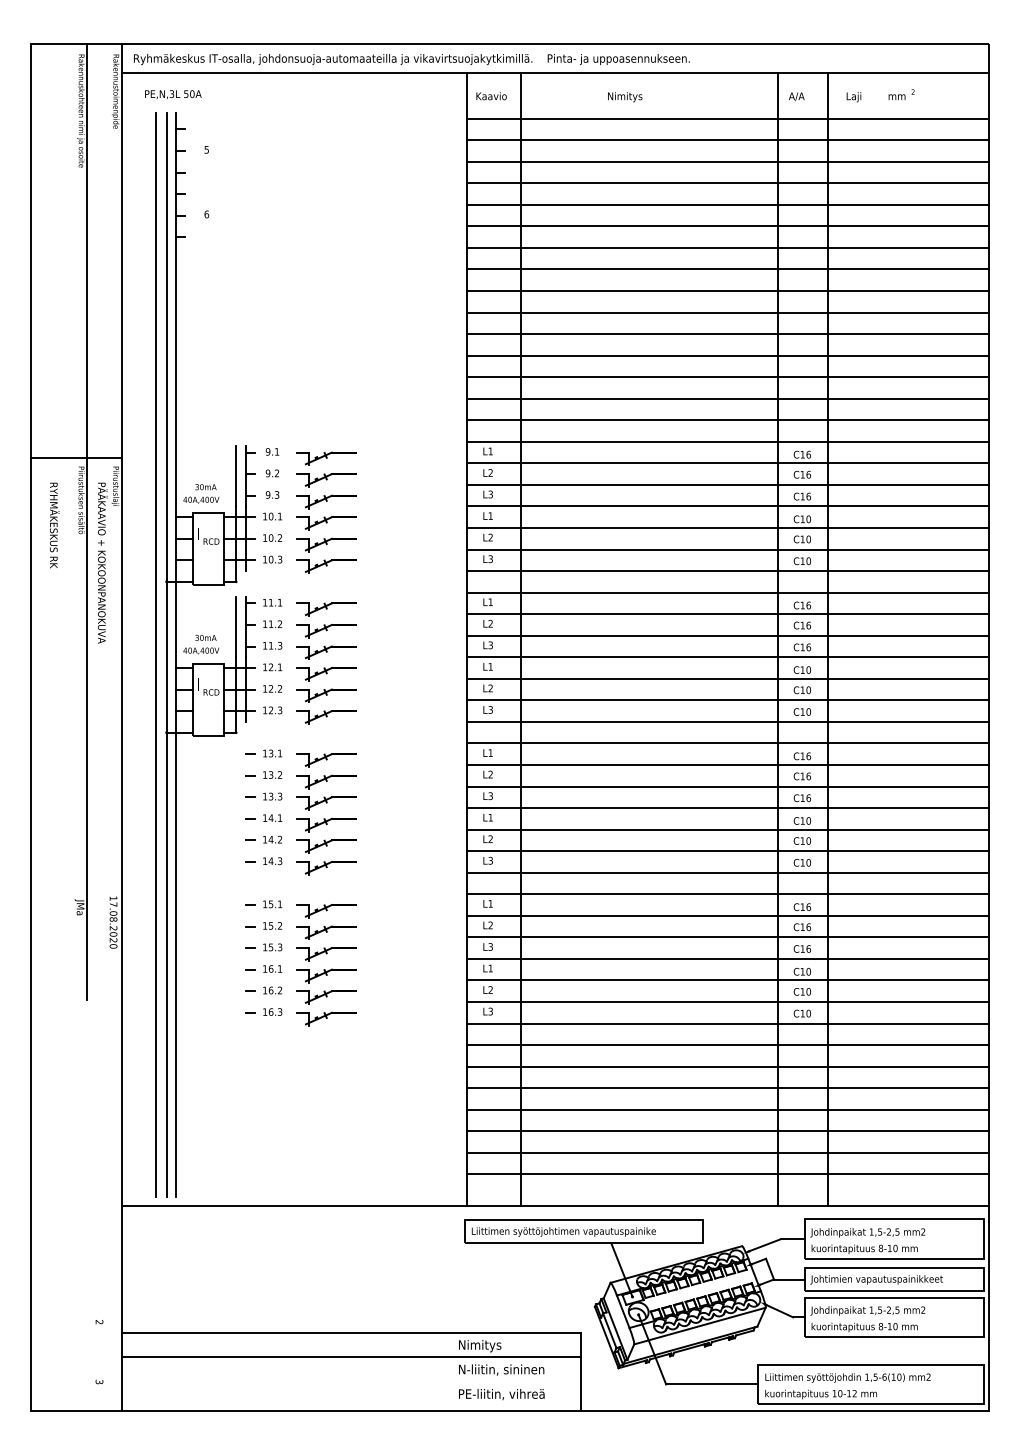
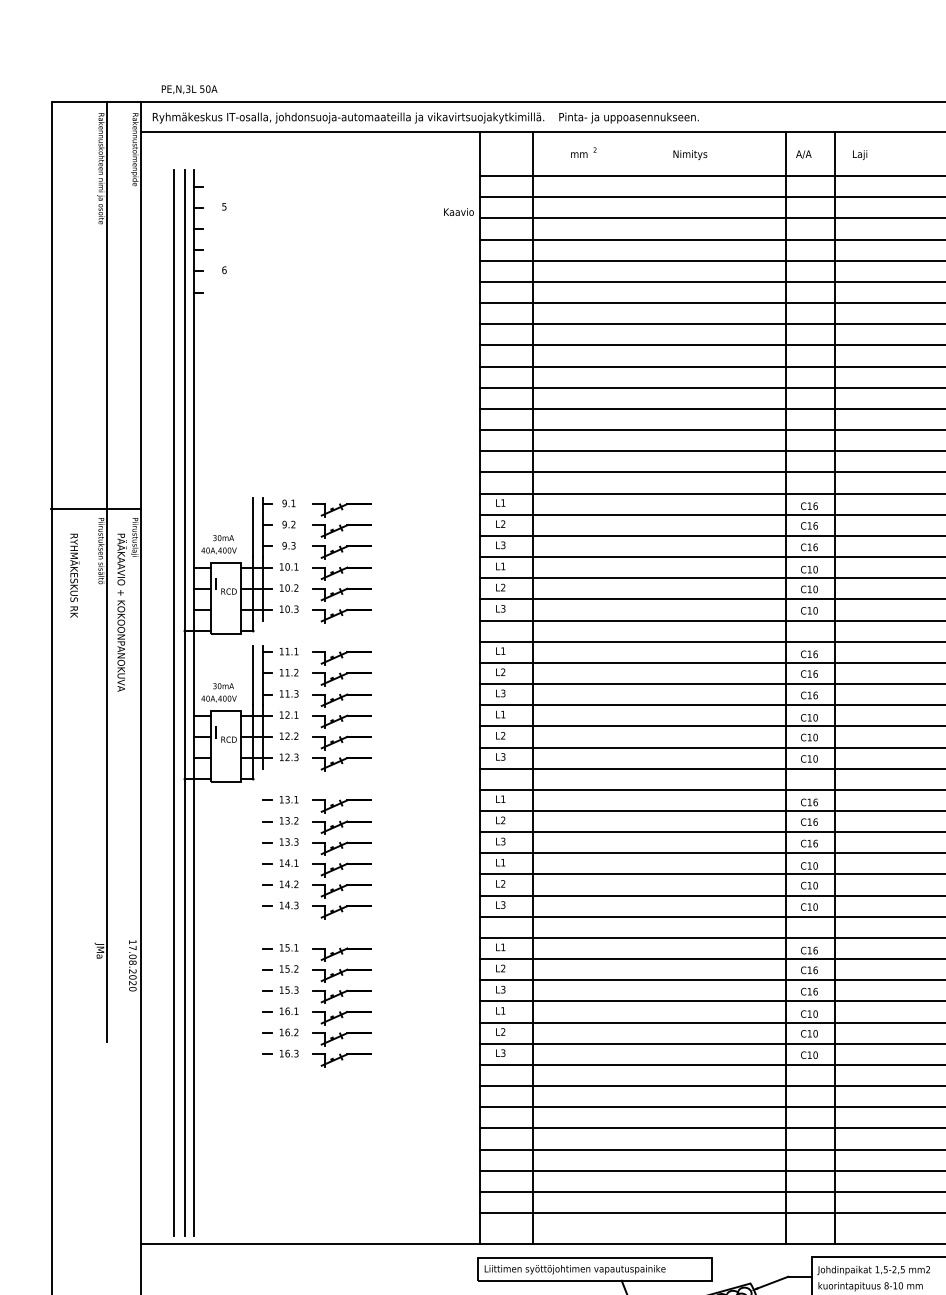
text: (173, 94) -> (189, 89), moved
text: (901, 94) -> (583, 152), moved
text: (491, 96) -> (458, 212), moved
text: (625, 97) -> (690, 155), moved

